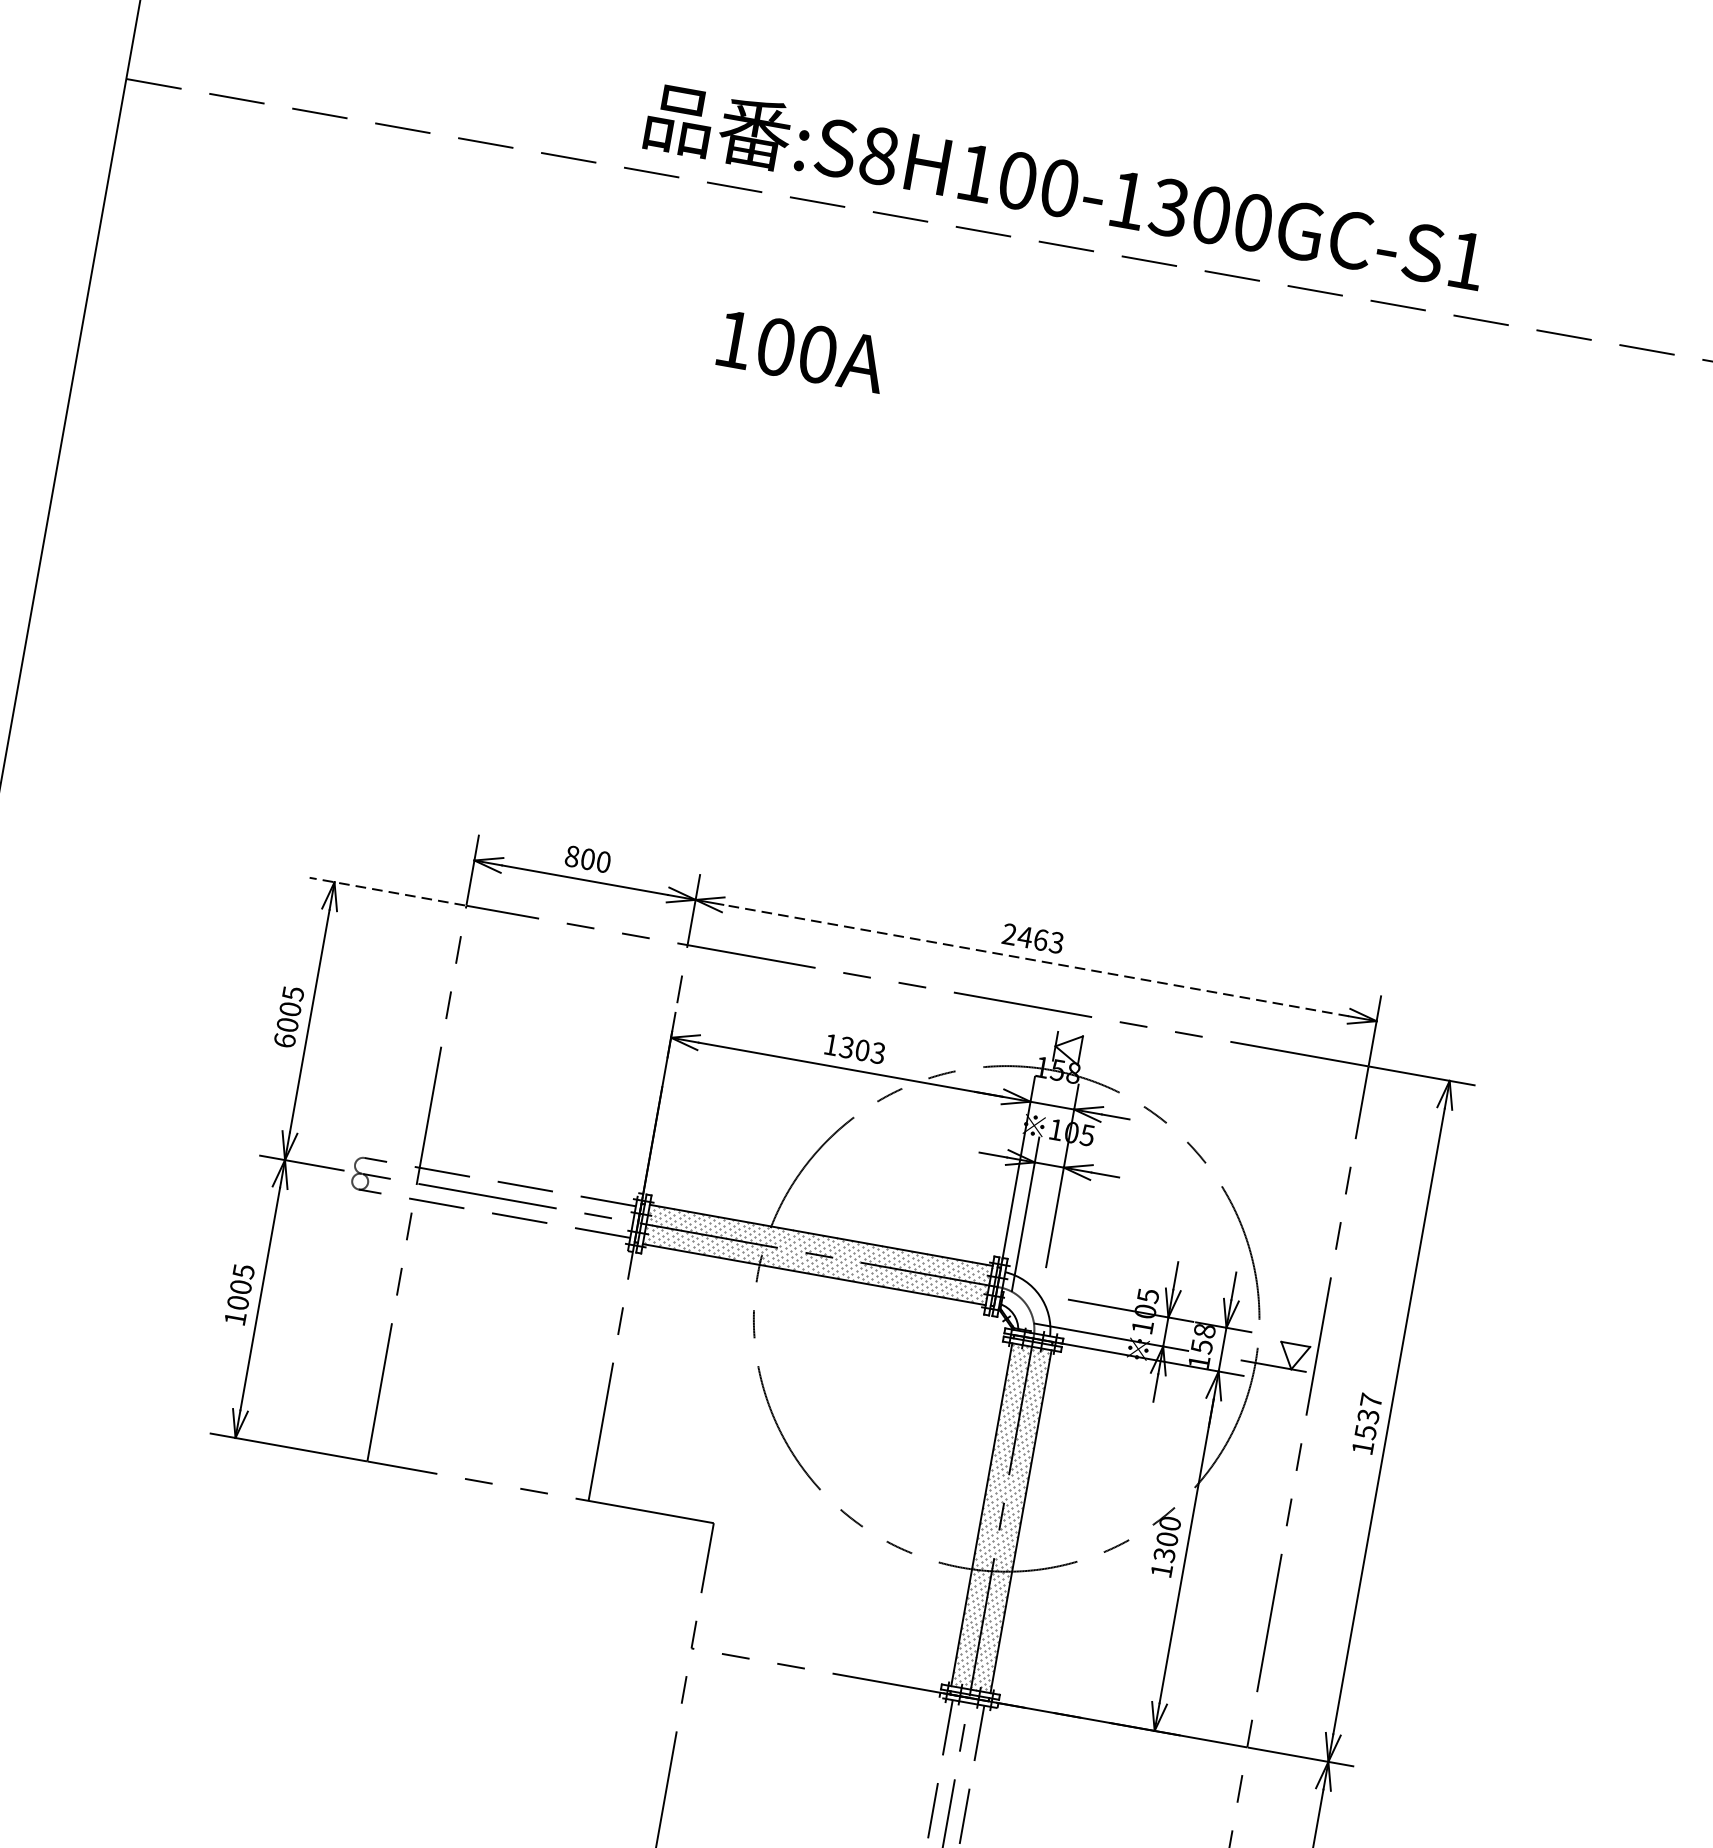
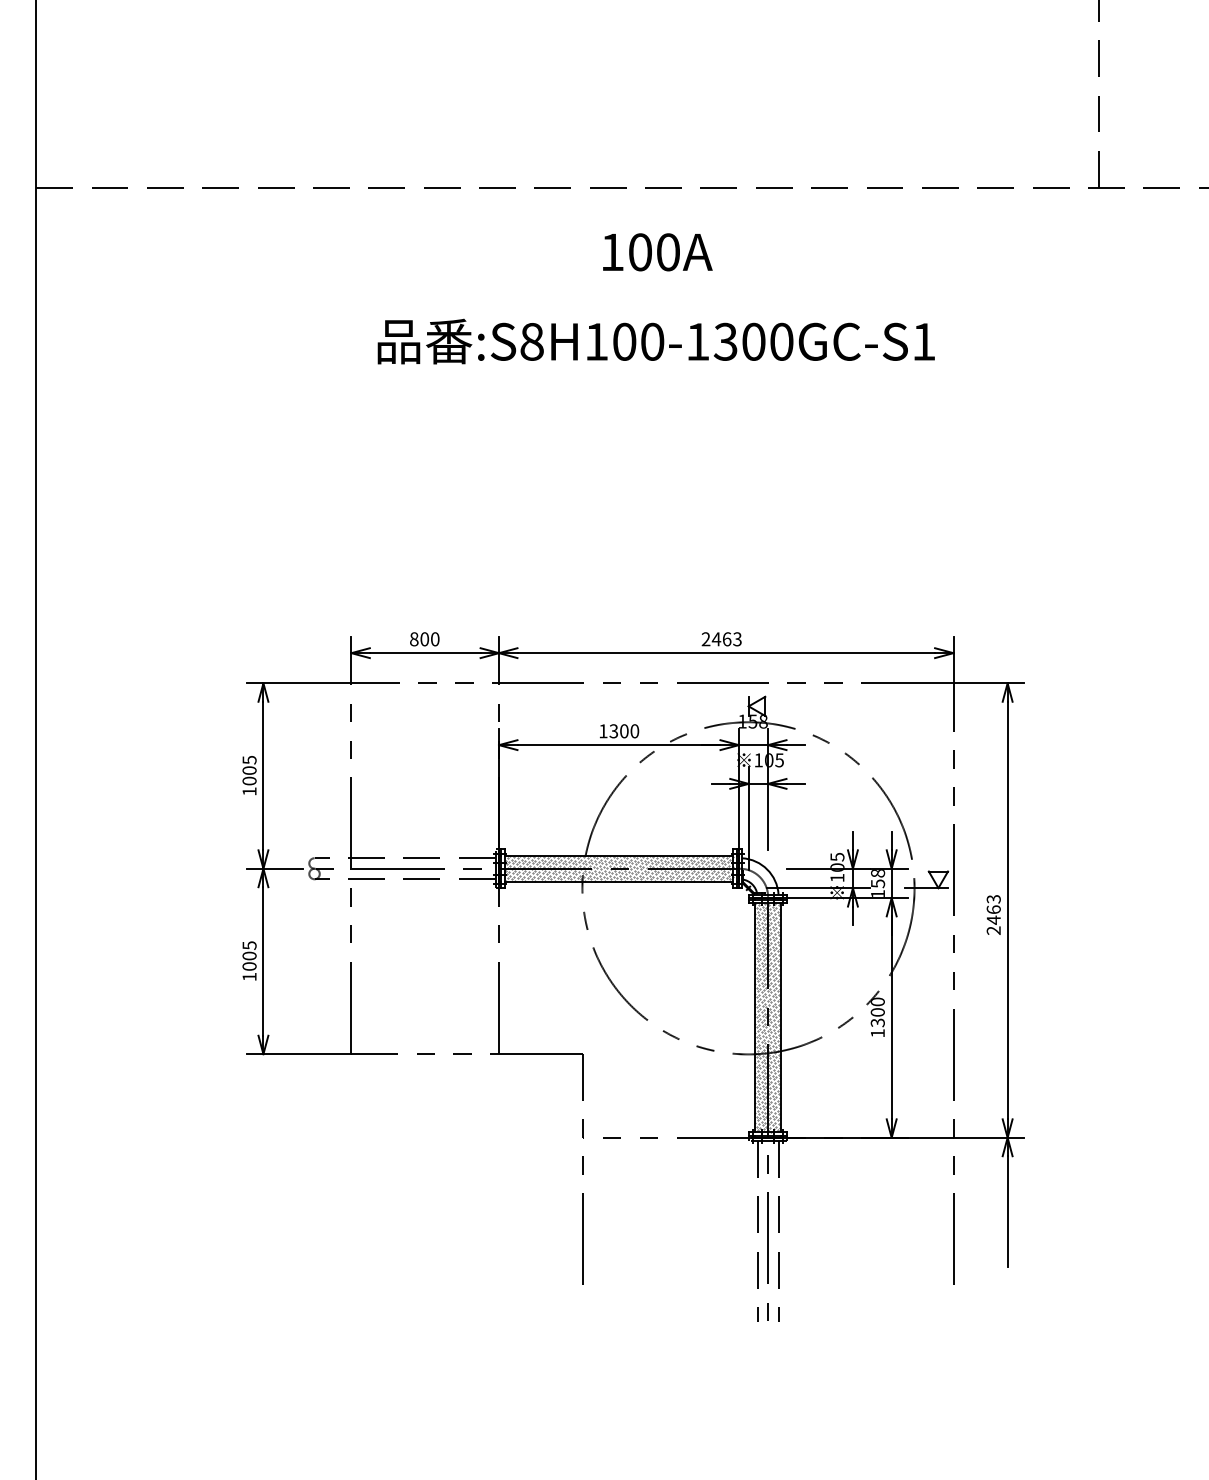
text: (1064, 188) -> (655, 341), moved
text: (801, 351) -> (657, 252), moved
line: (387, 891) -> (298, 683), dashed -> solid
line: (1036, 961) -> (726, 653), dashed -> solid
text: (284, 1040) -> (249, 791), 6005 -> 1005
text: (877, 1053) -> (634, 731), 1303 -> 1300
text: (1366, 1423) -> (993, 914), 1537 -> 2463

